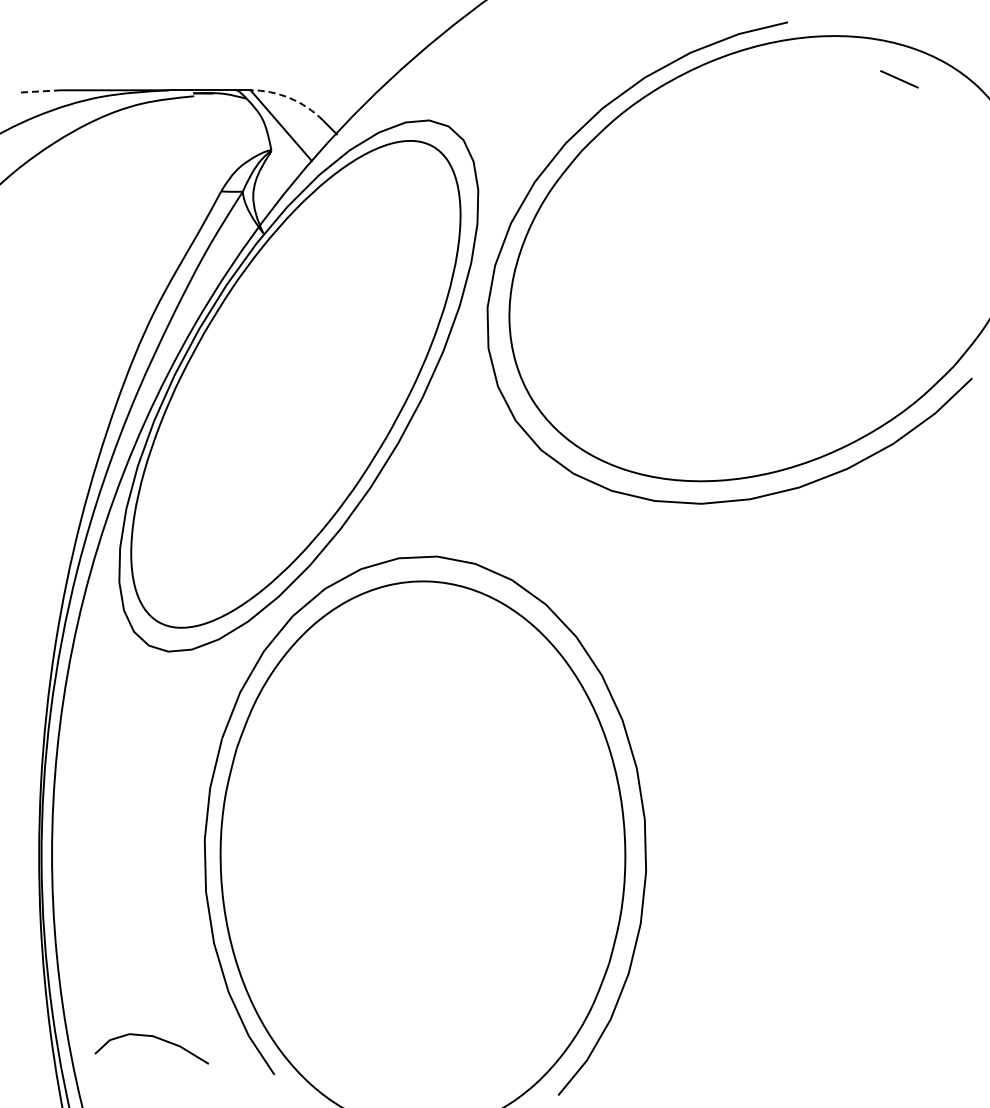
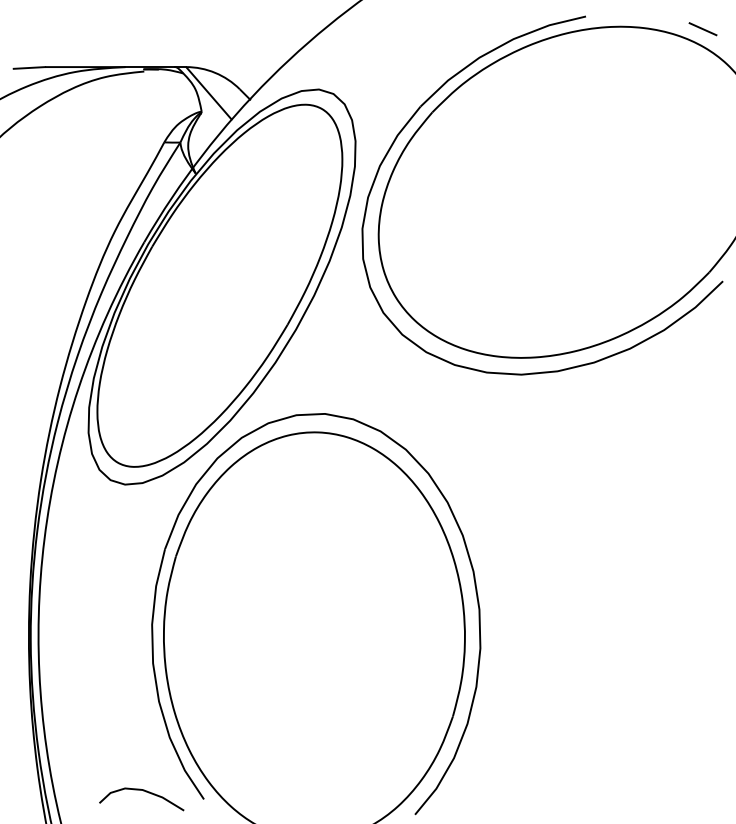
line: (899, 79) -> (703, 29), moved
line: (39, 91) -> (29, 67), dashed -> solid
arc: (289, 98) -> (215, 73), dashed -> solid
curve: (155, 1038) -> (144, 791), moved

